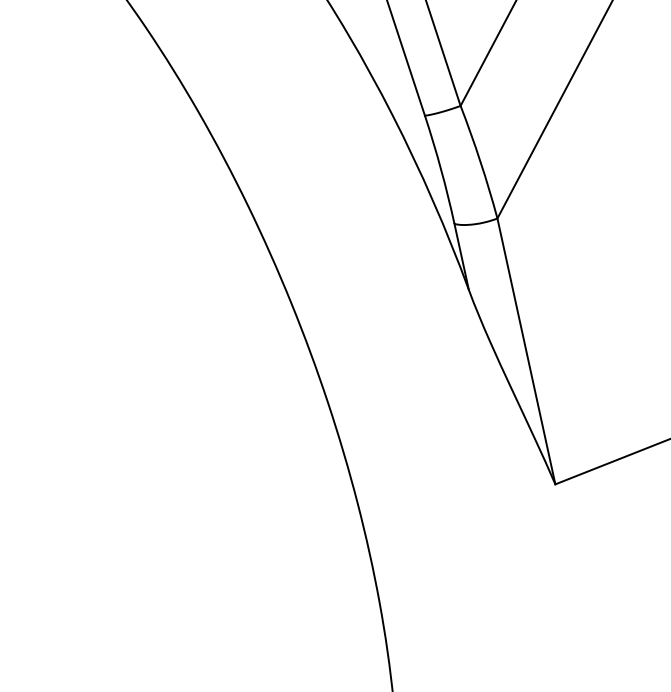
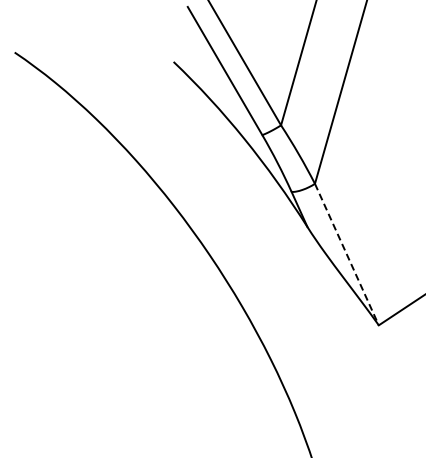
line: (525, 351) -> (346, 254), solid -> dashed

